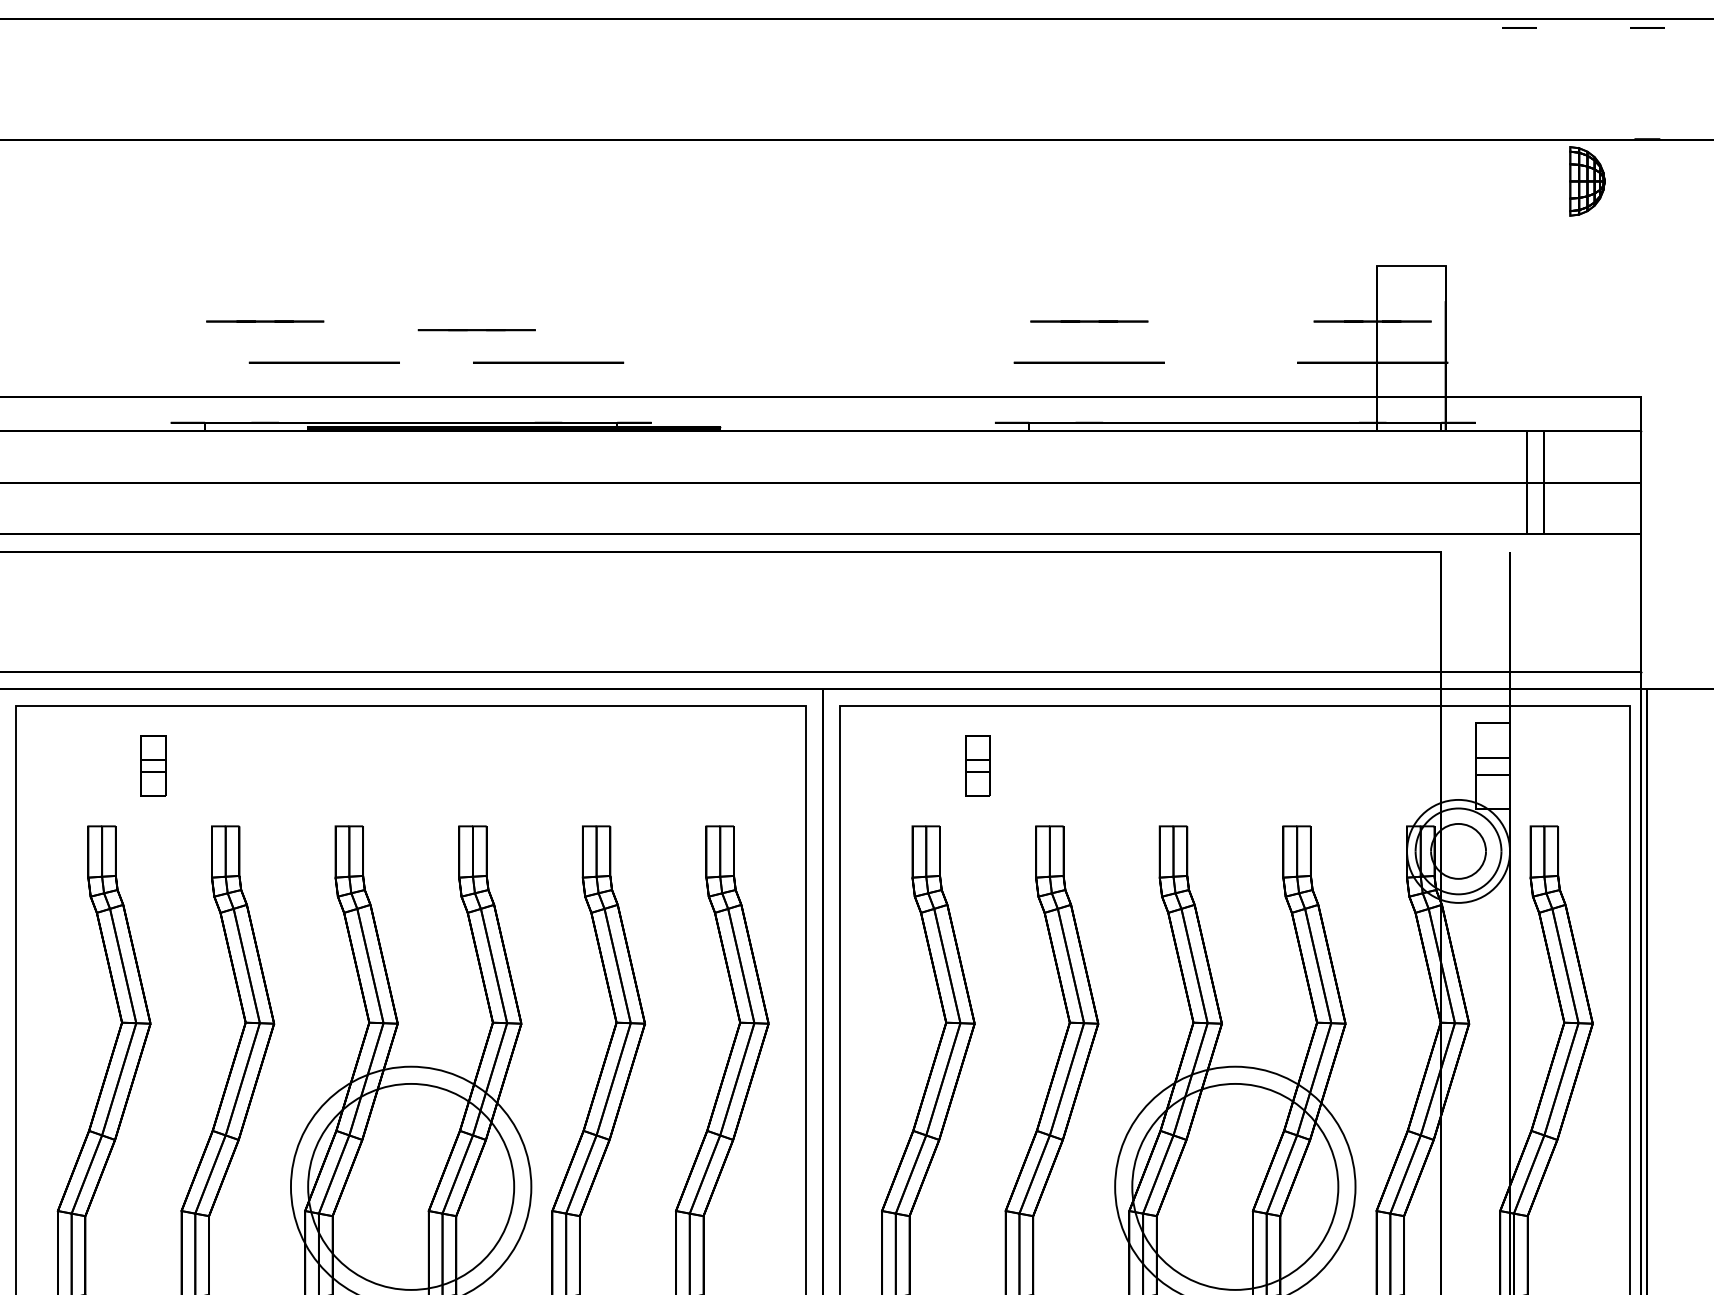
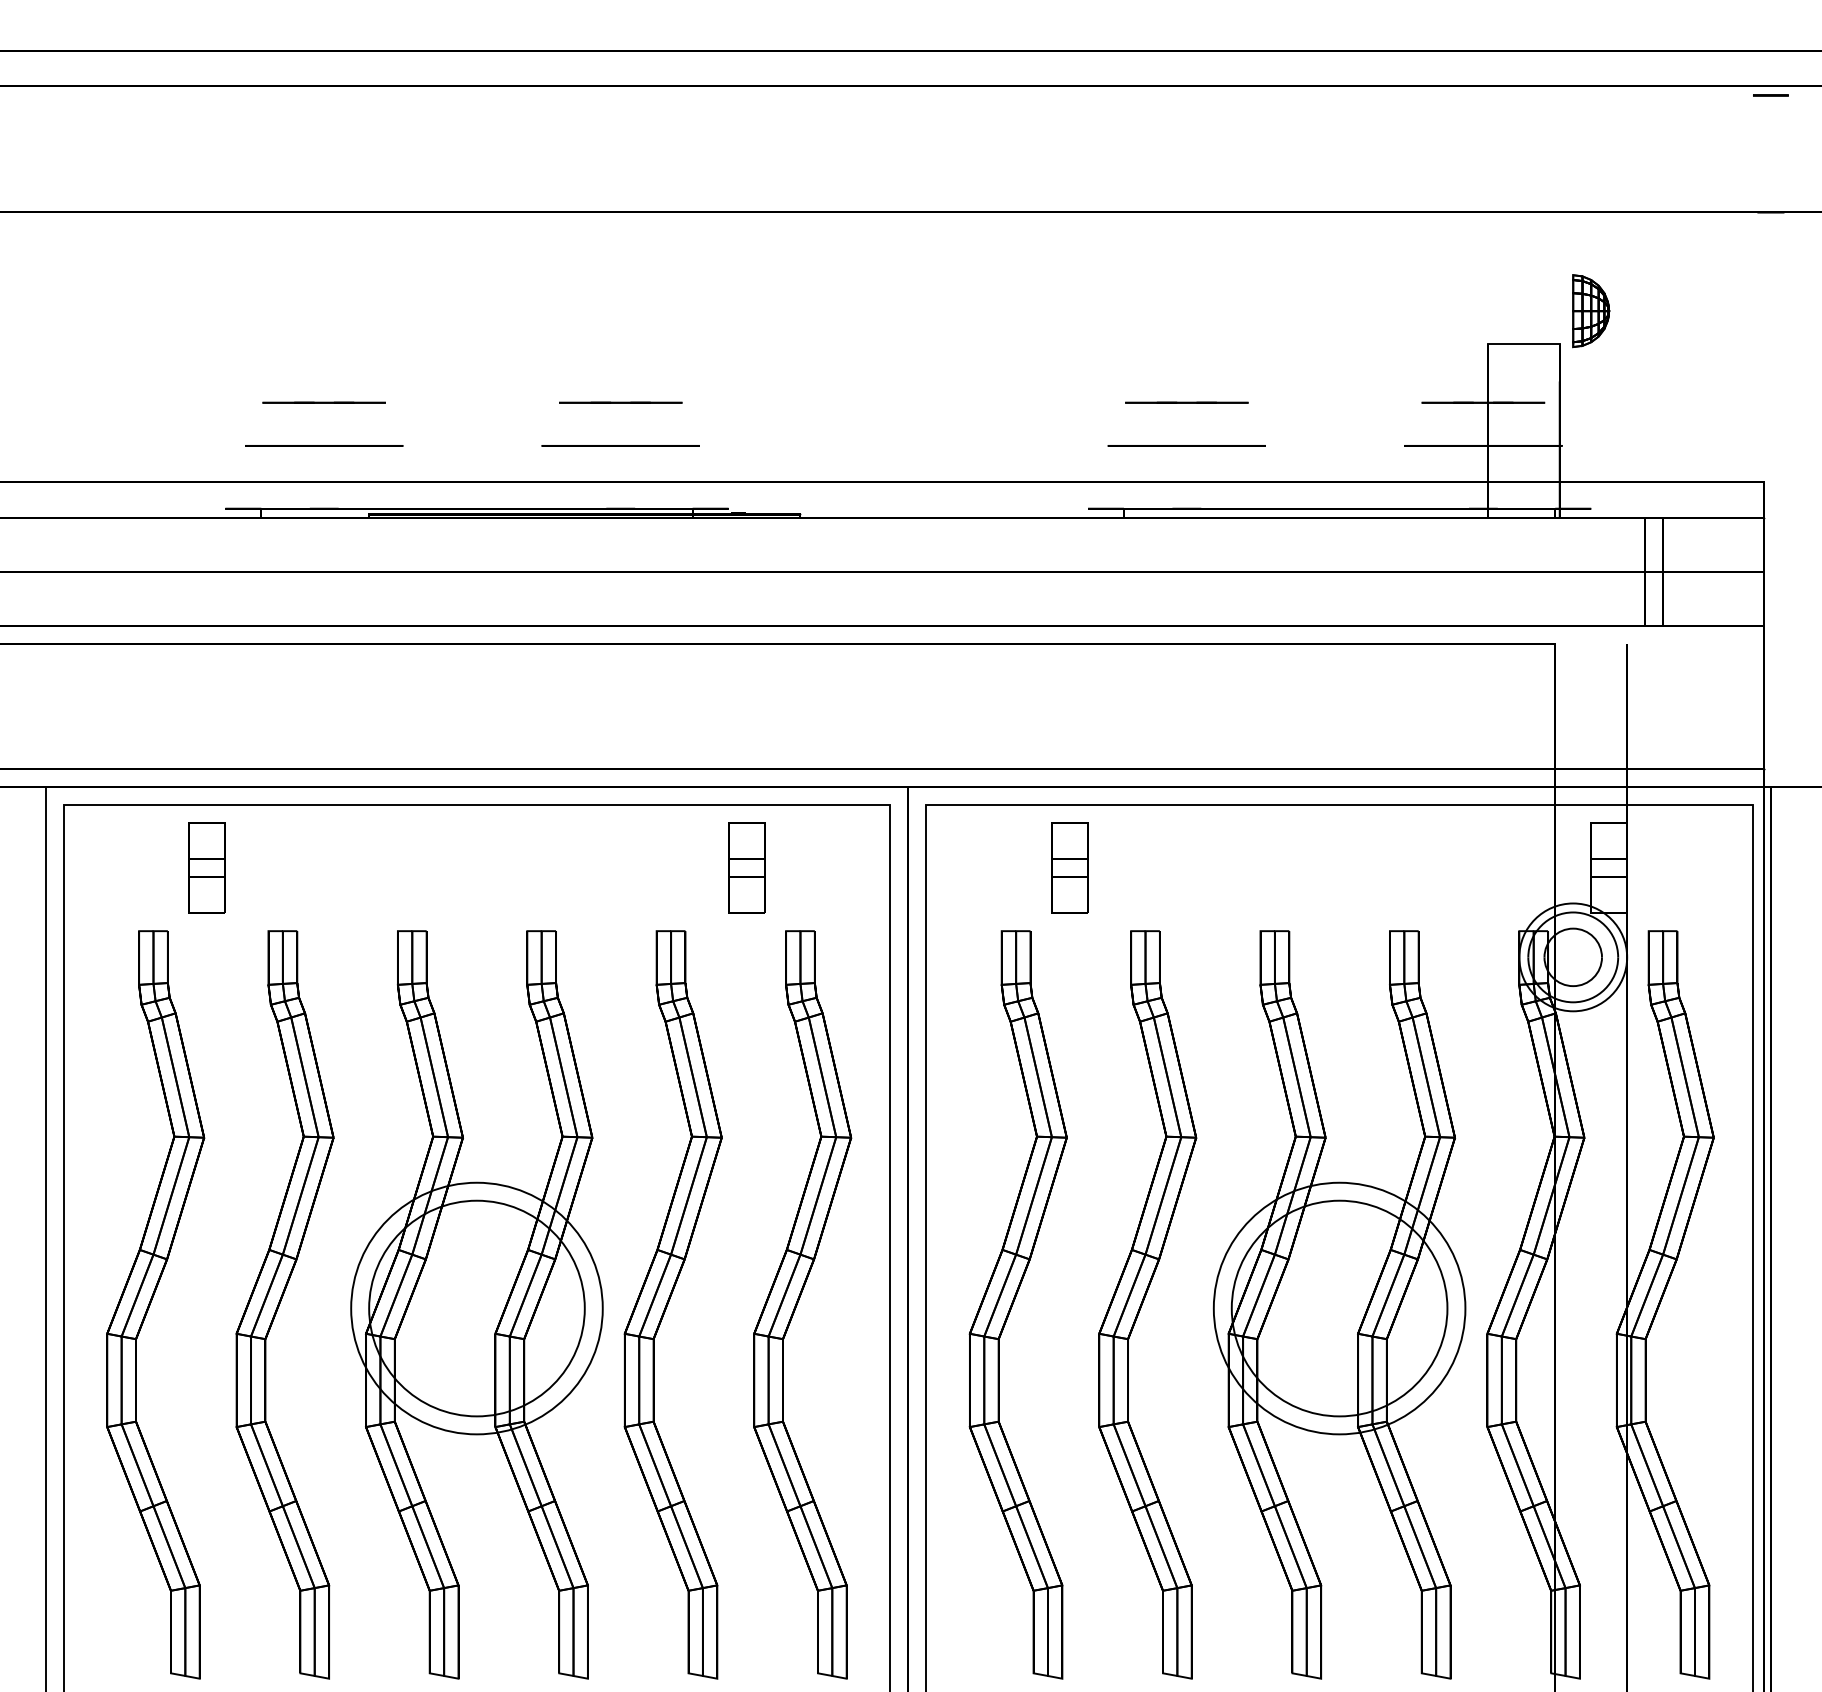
circle: (1518, 27) -> (1636, 95), removed
part: (1587, 181) -> (1591, 311), moved
line: (476, 329) -> (620, 402), moved
circle: (324, 362) -> (324, 445), moved
part: (152, 765) -> (206, 867), size x1.43
part: (668, 765) -> (746, 867), added
part: (977, 765) -> (1069, 867), size x1.43

